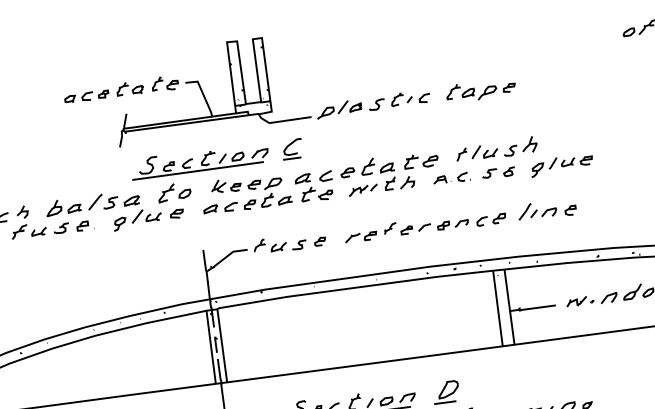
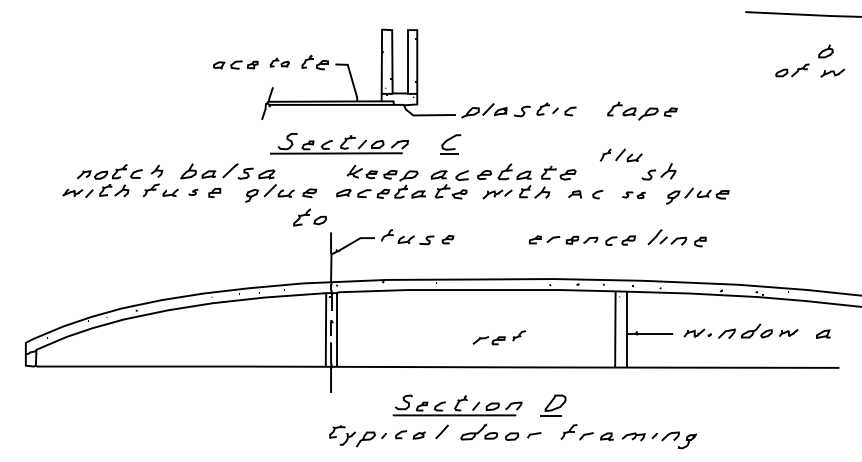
part: (129, 88) -> (279, 62), size x0.7
part: (481, 89) -> (642, 110), moved
part: (292, 149) -> (450, 144), moved
part: (477, 152) -> (621, 155), moved
part: (498, 173) -> (633, 195), size x0.7
part: (173, 192) -> (309, 217), moved
part: (61, 228) -> (193, 192), size x0.6
part: (369, 232) -> (498, 337), moved

